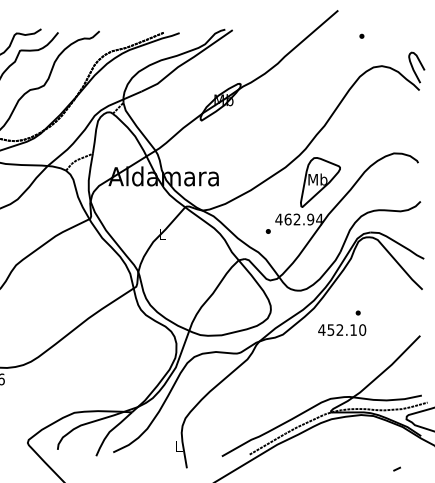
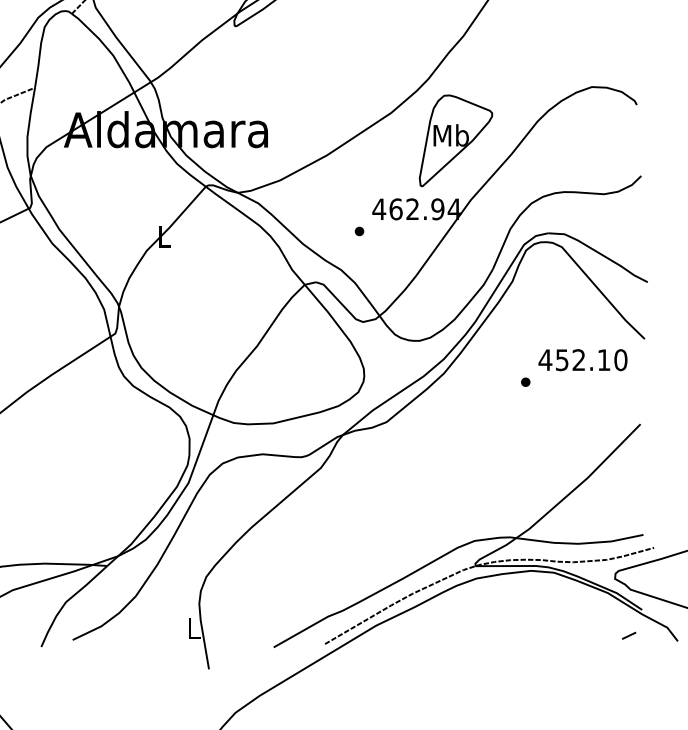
text: (342, 329) -> (583, 359), moved
line: (396, 468) -> (627, 634), moved

